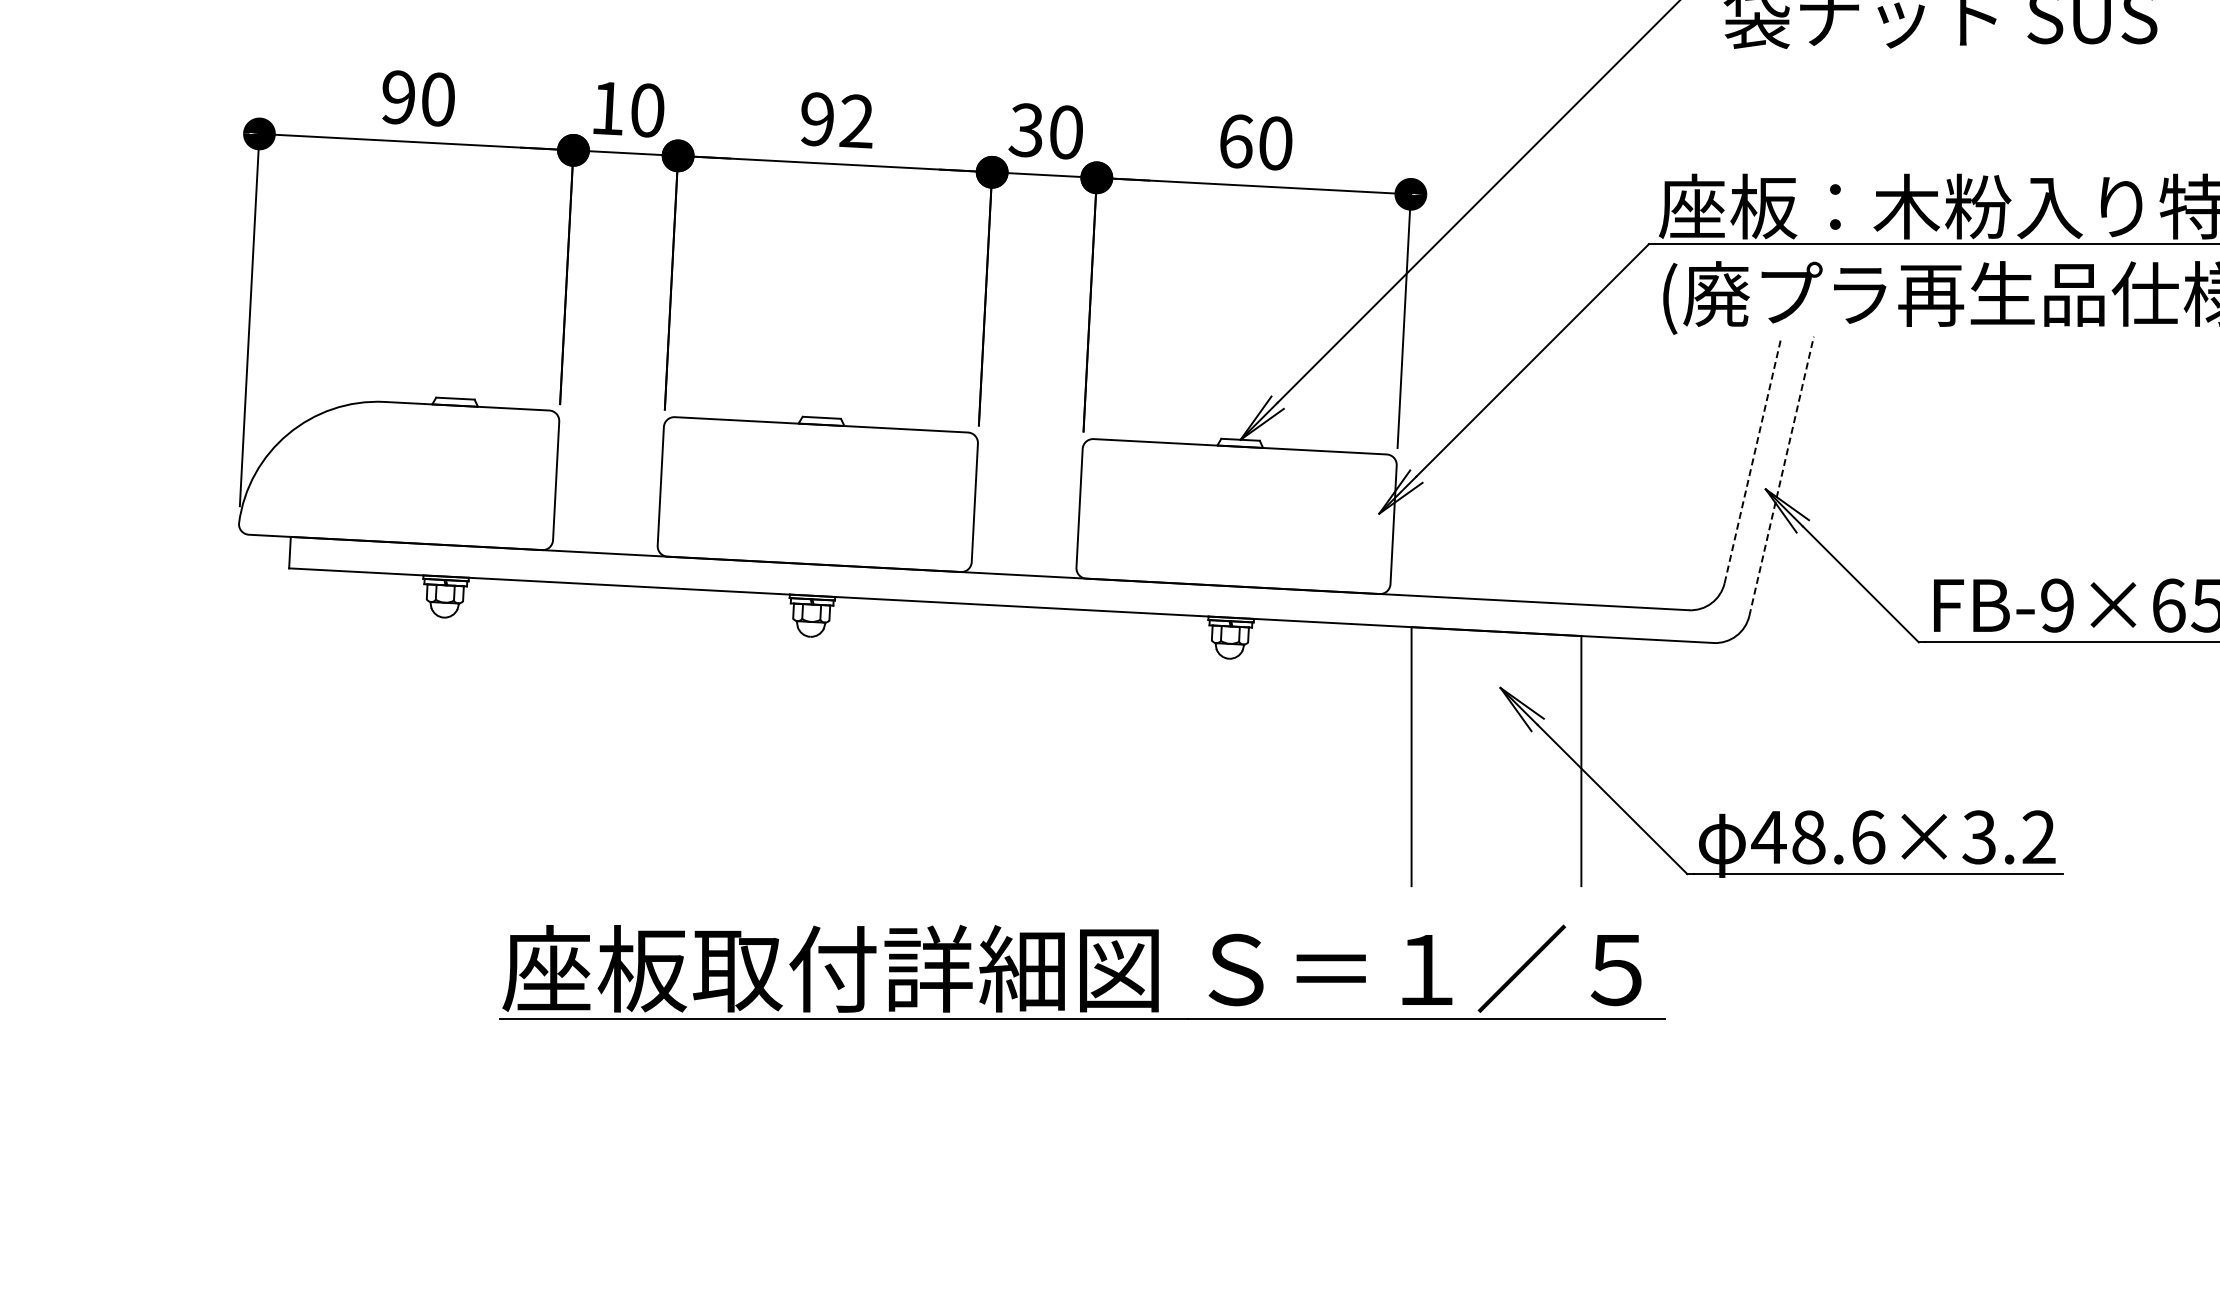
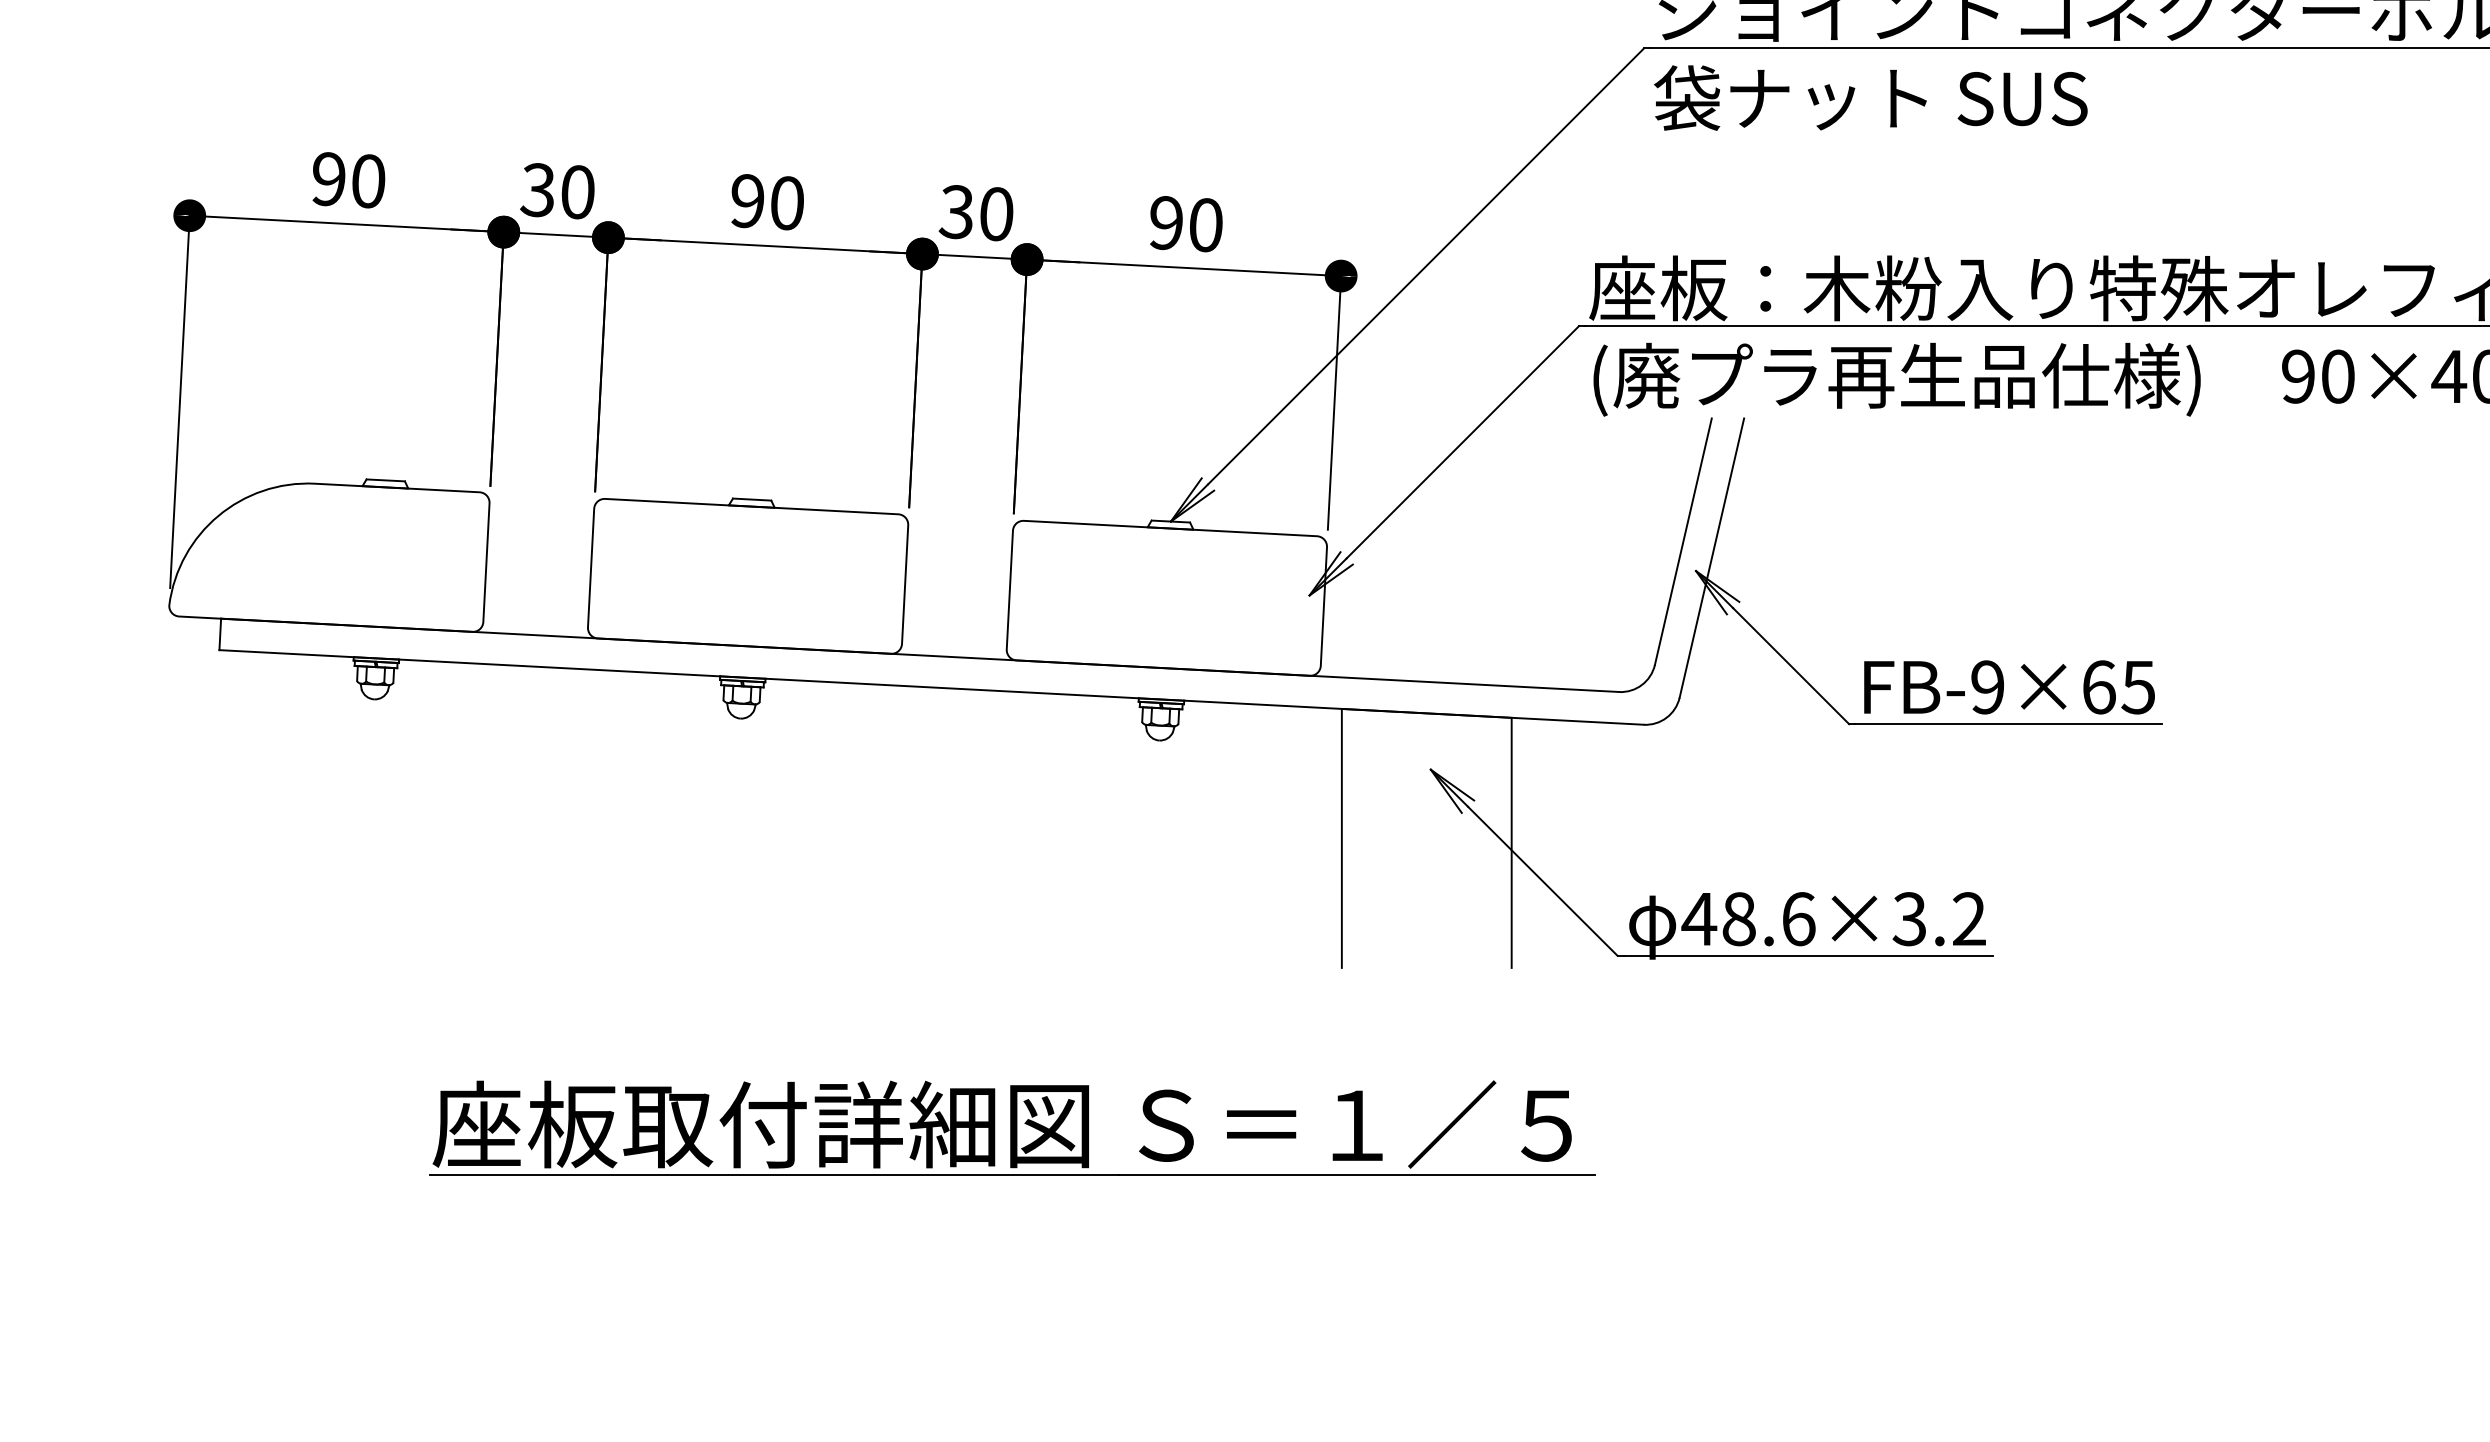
text: (606, 108) -> (536, 190), 10 -> 30
text: (856, 121) -> (786, 203), 92 -> 90
text: (1236, 141) -> (1166, 223), 60 -> 90
line: (1753, 459) -> (1683, 541), dashed -> solid
line: (1782, 475) -> (1712, 557), dashed -> solid
part: (1082, 971) -> (1012, 1127), moved

